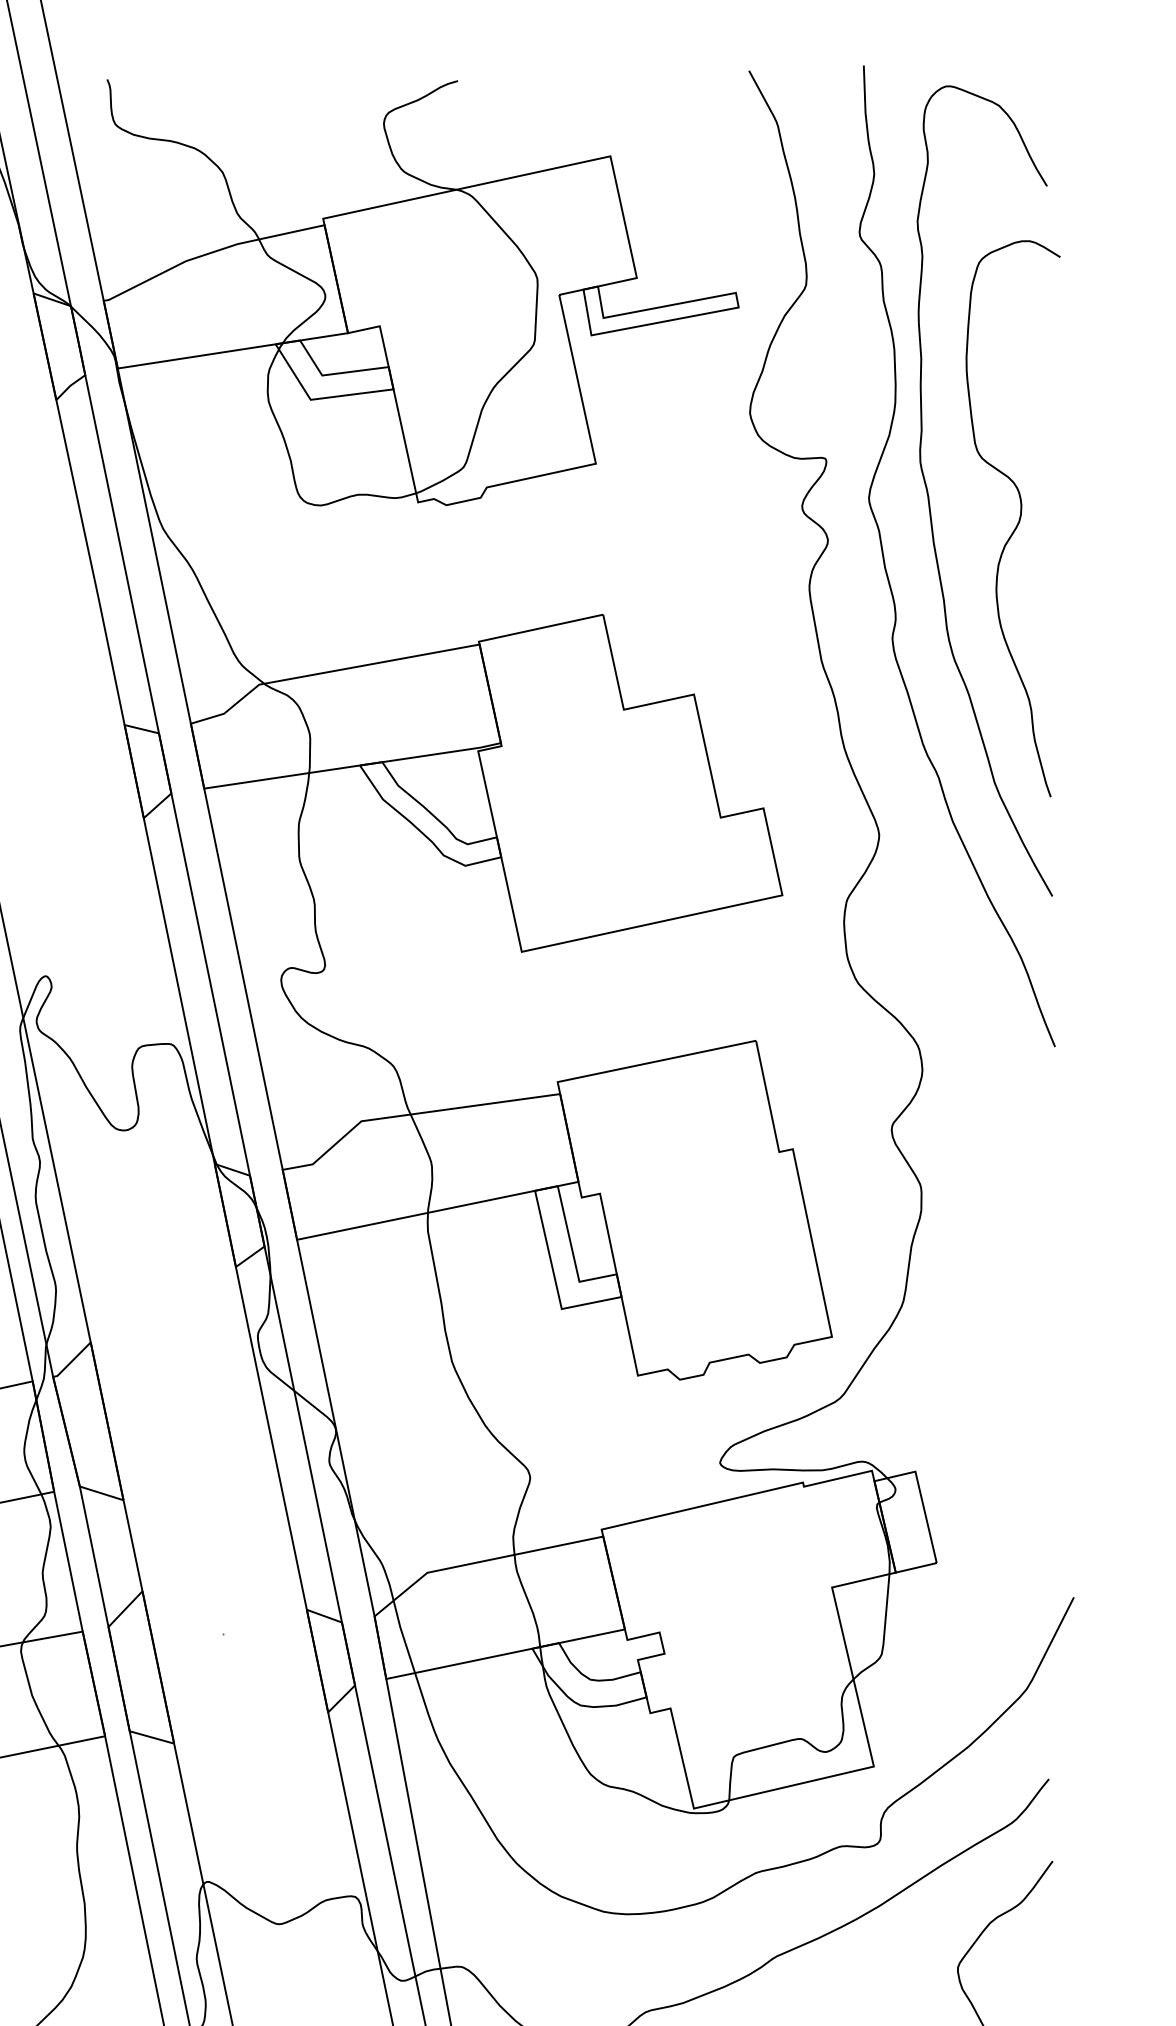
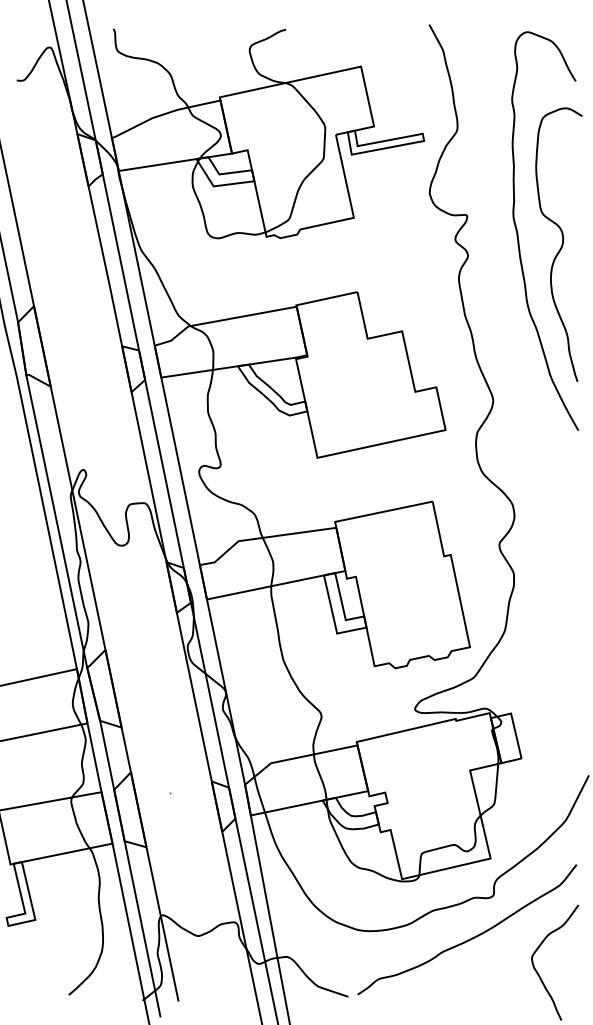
curve: (889, 576) -> (498, 273), removed

